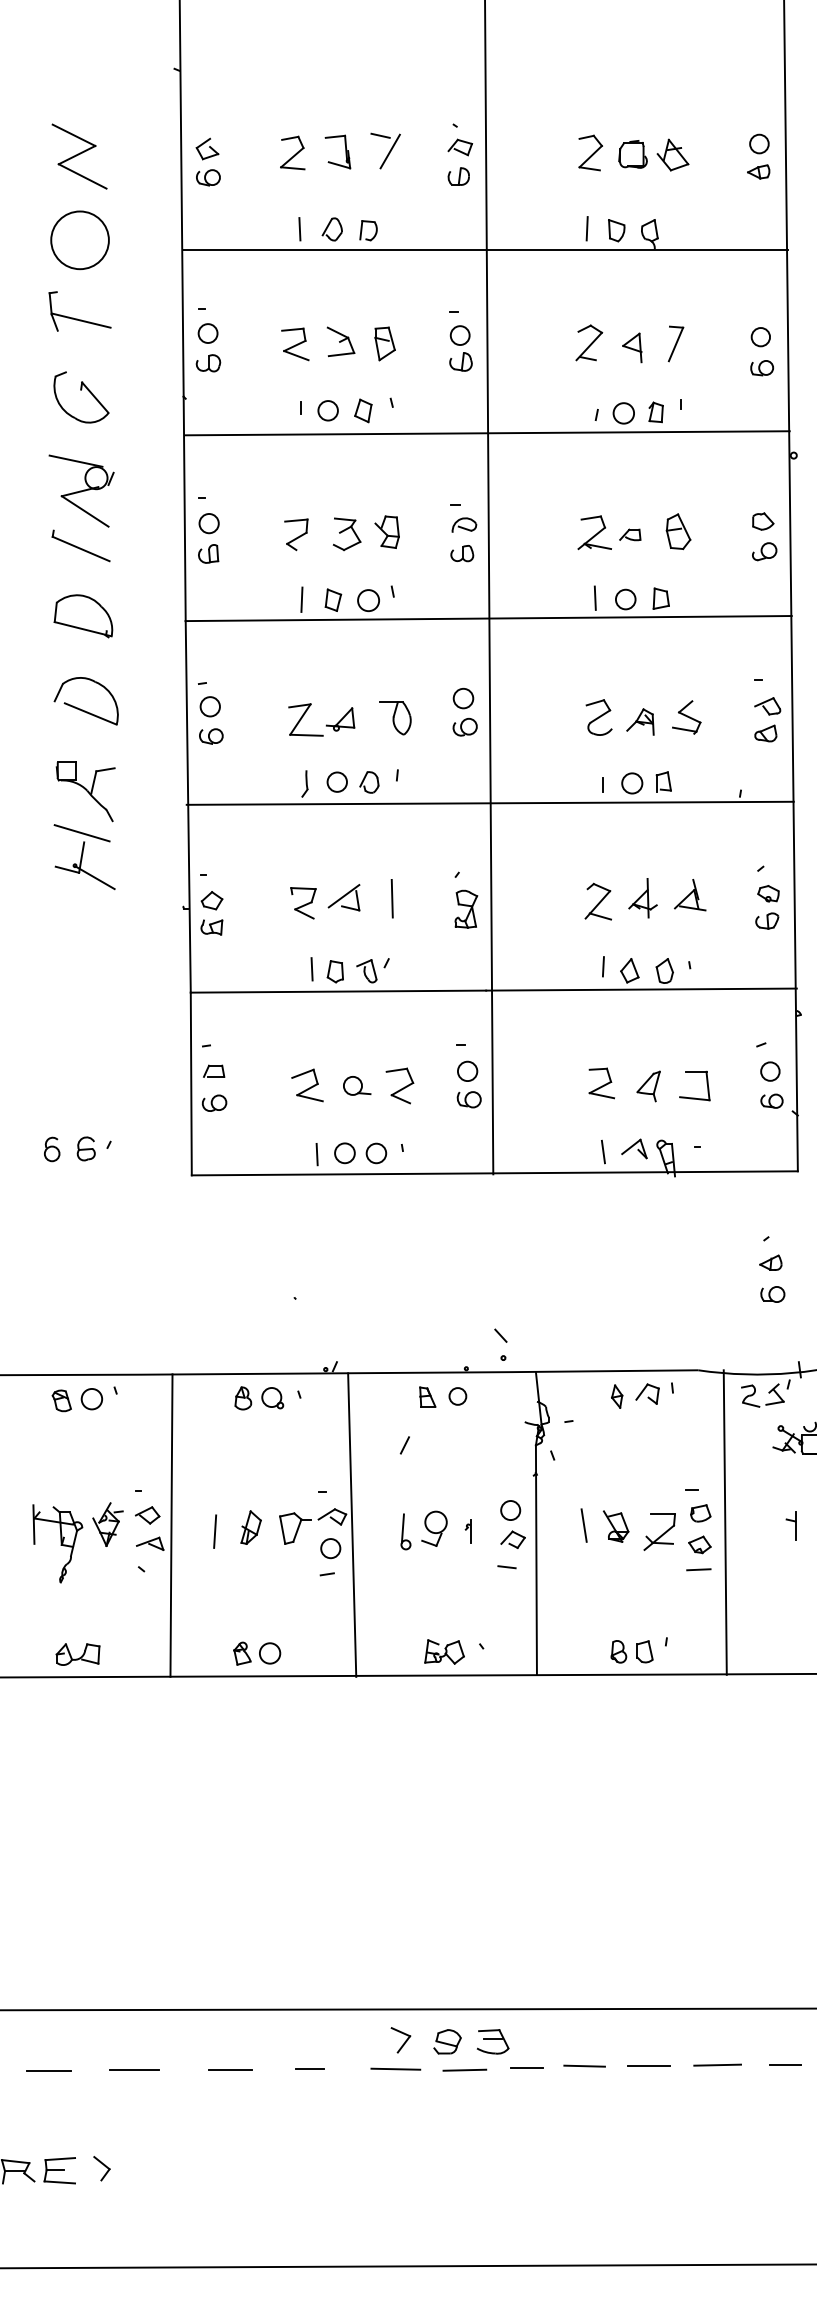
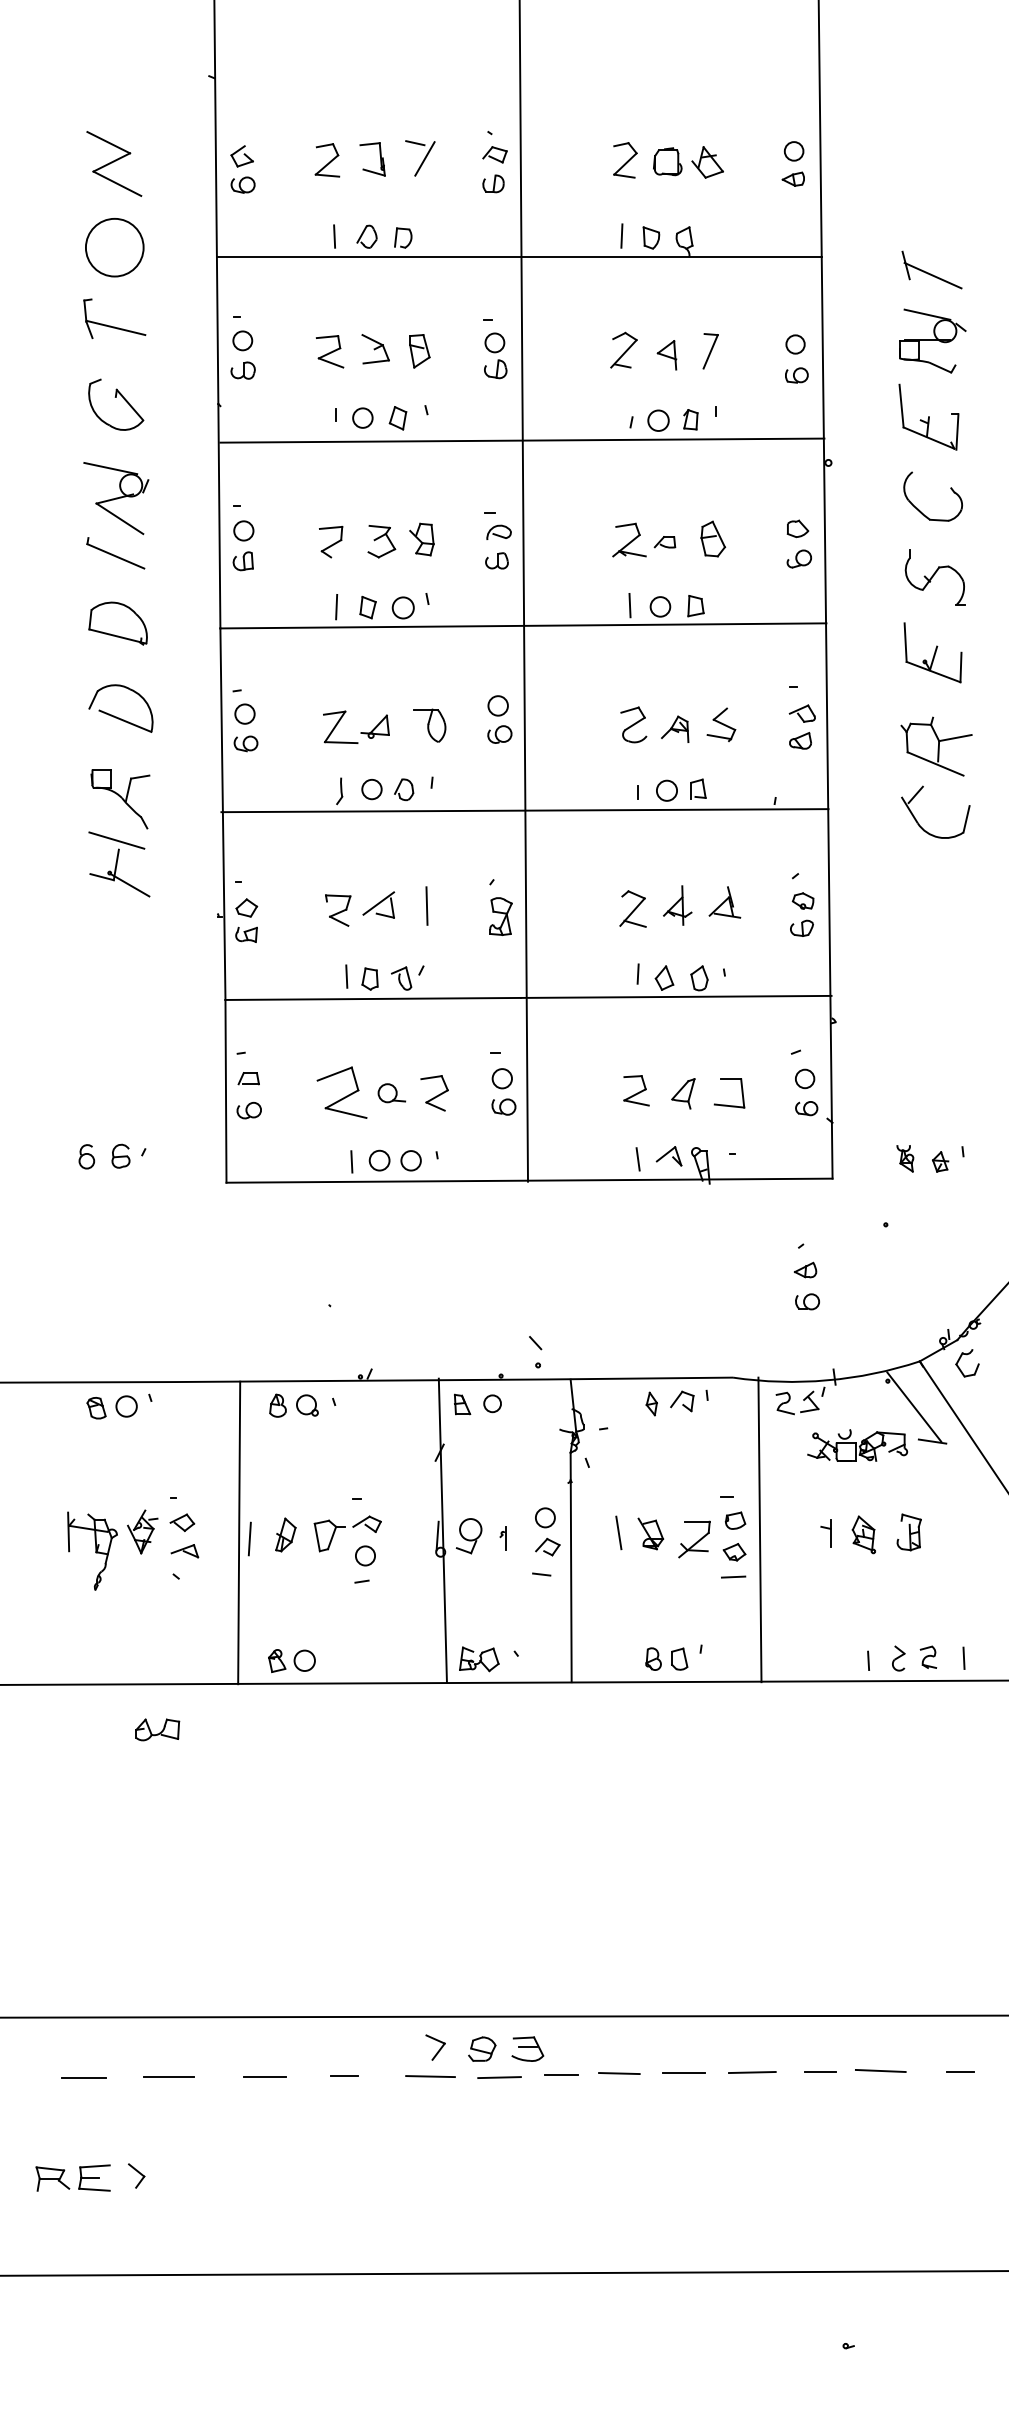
part: (307, 1085) -> (342, 1092), size x1.6
line: (171, 1525) -> (239, 1532), moved
line: (351, 1525) -> (442, 1530), moved
part: (77, 1654) -> (157, 1729), moved

